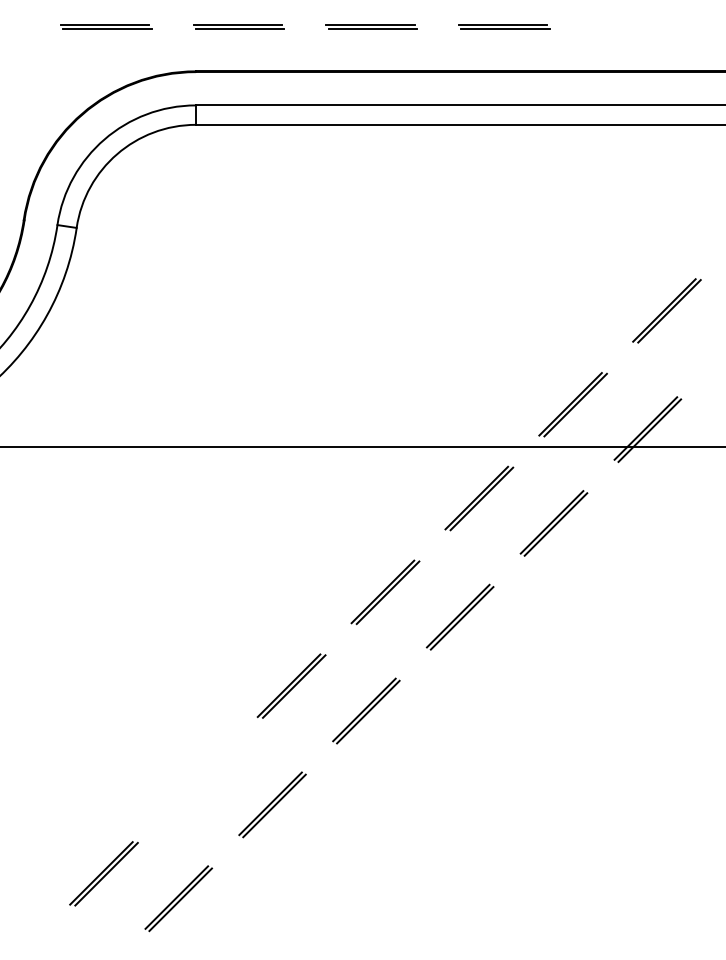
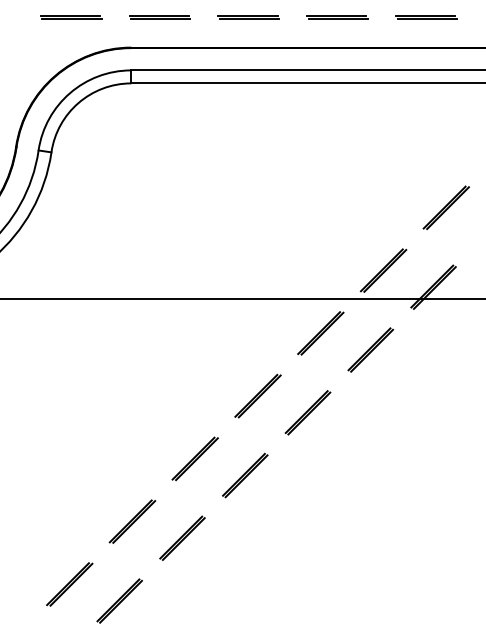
line: (637, 24) -> (426, 16), added
part: (197, 779) -> (132, 521), added

